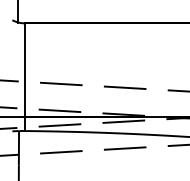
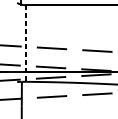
line: (24, 77) -> (25, 43), solid -> dashed

